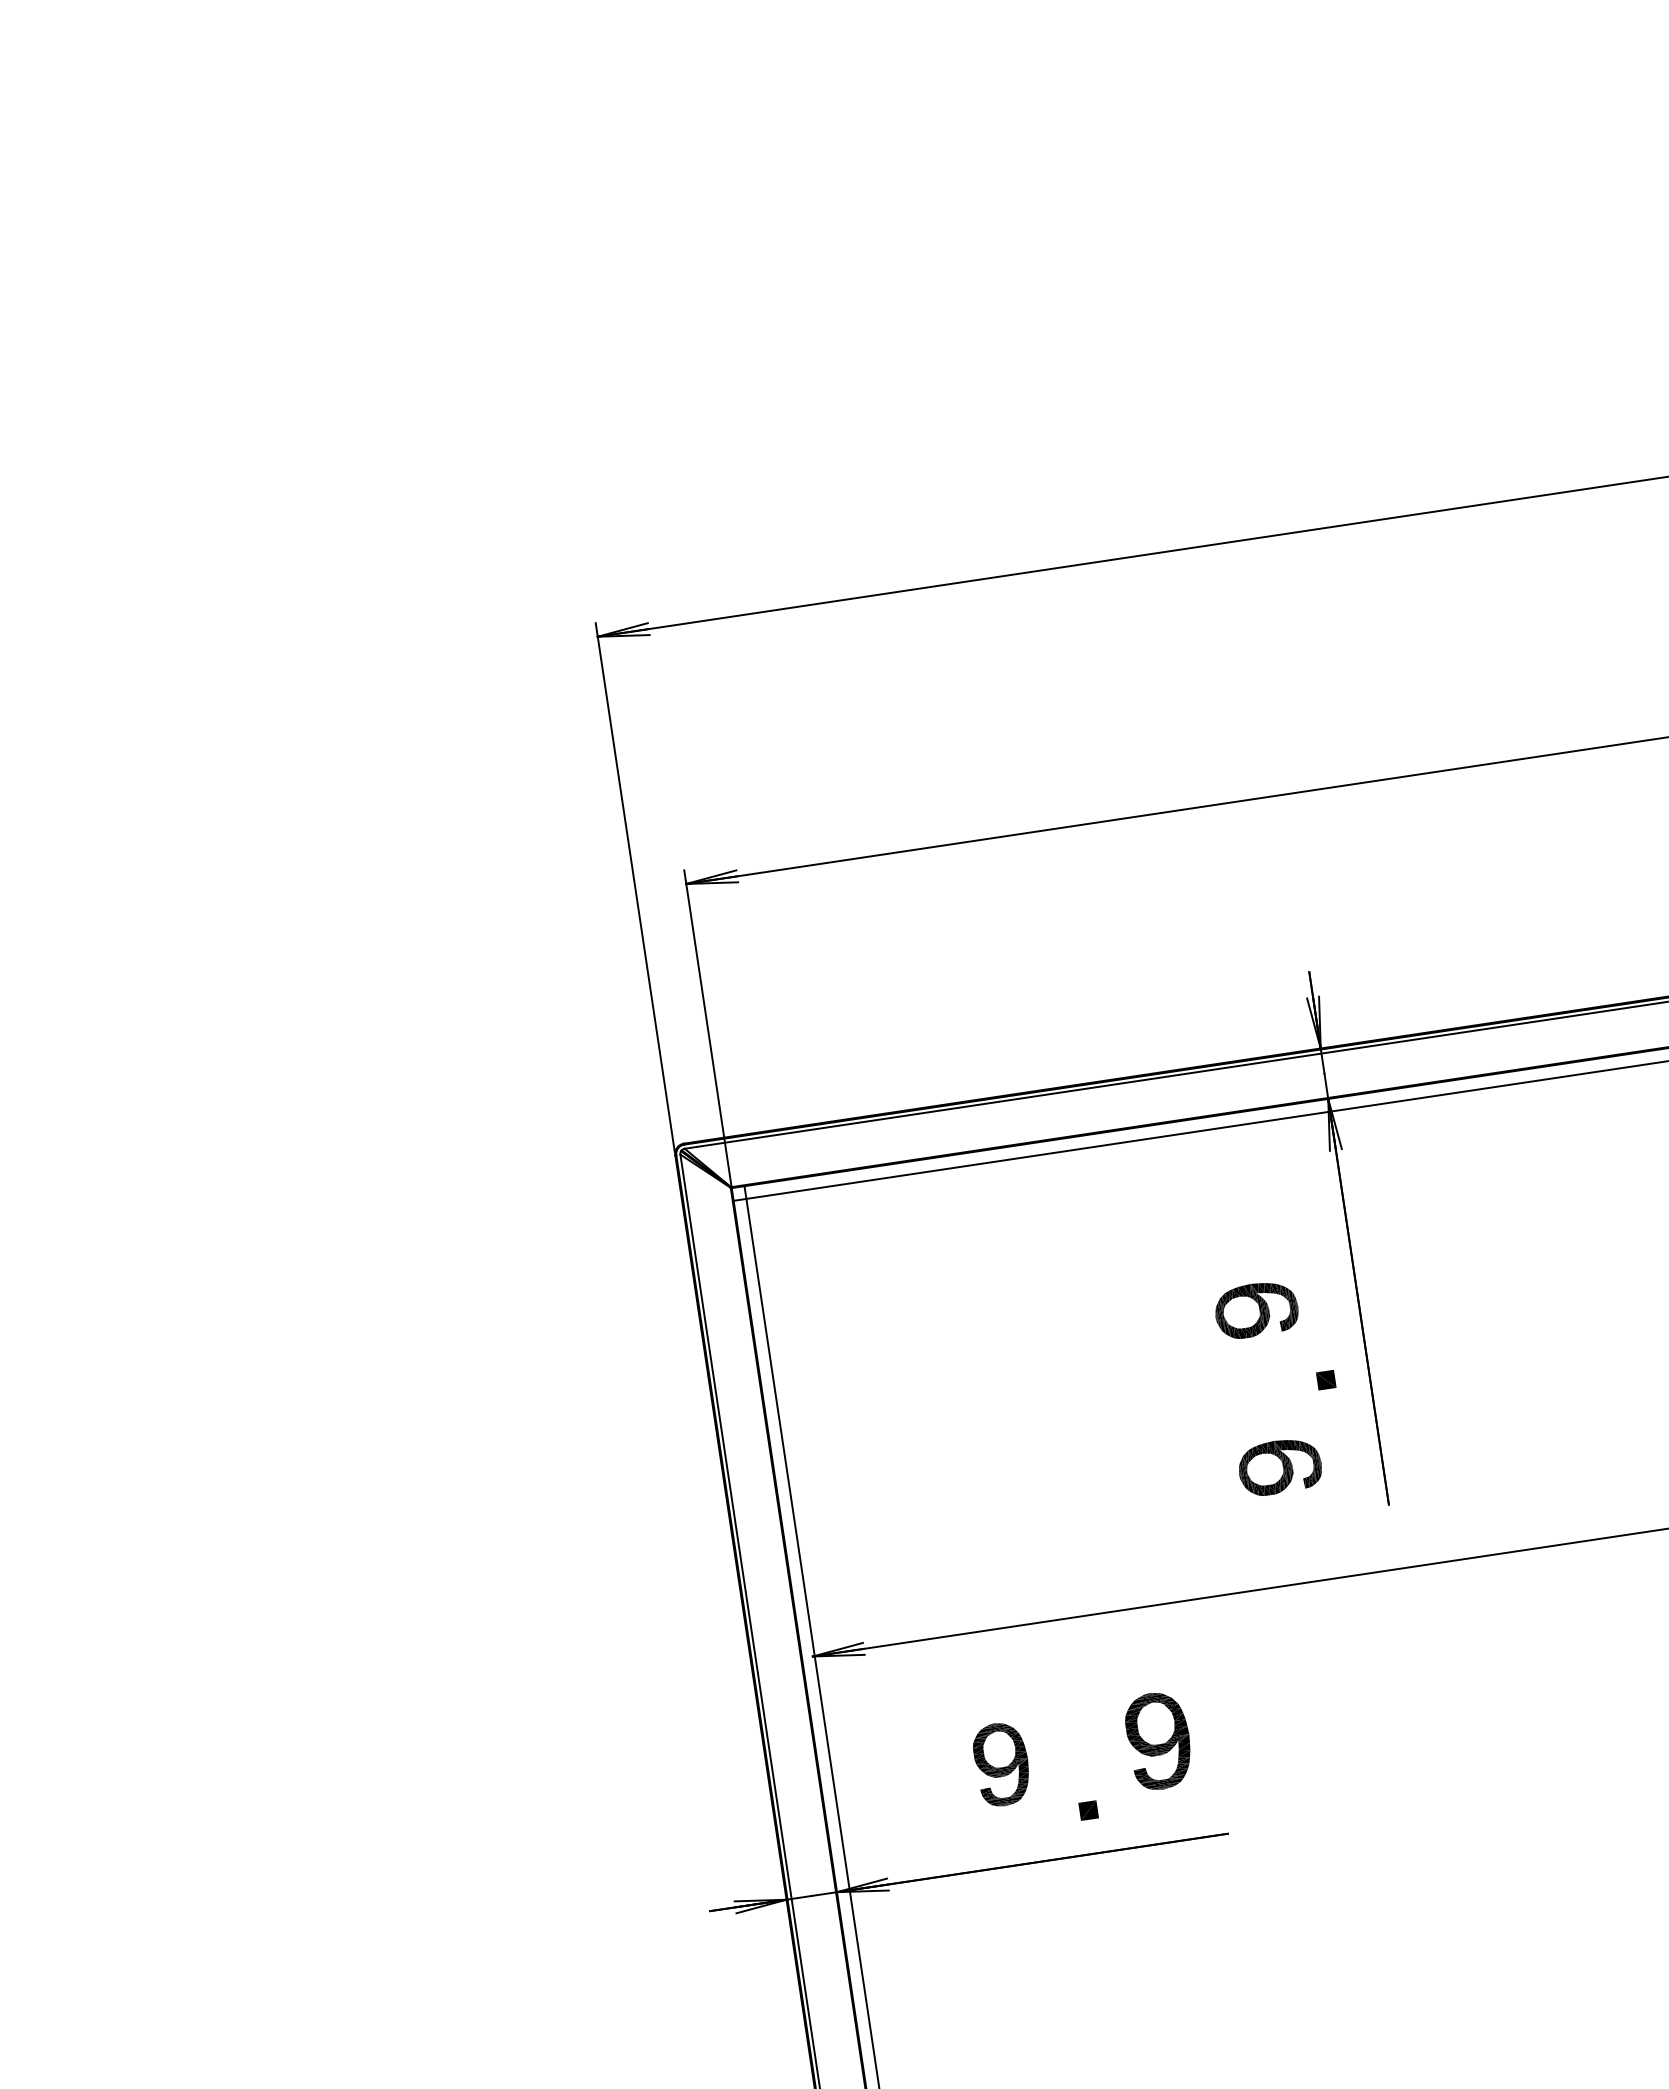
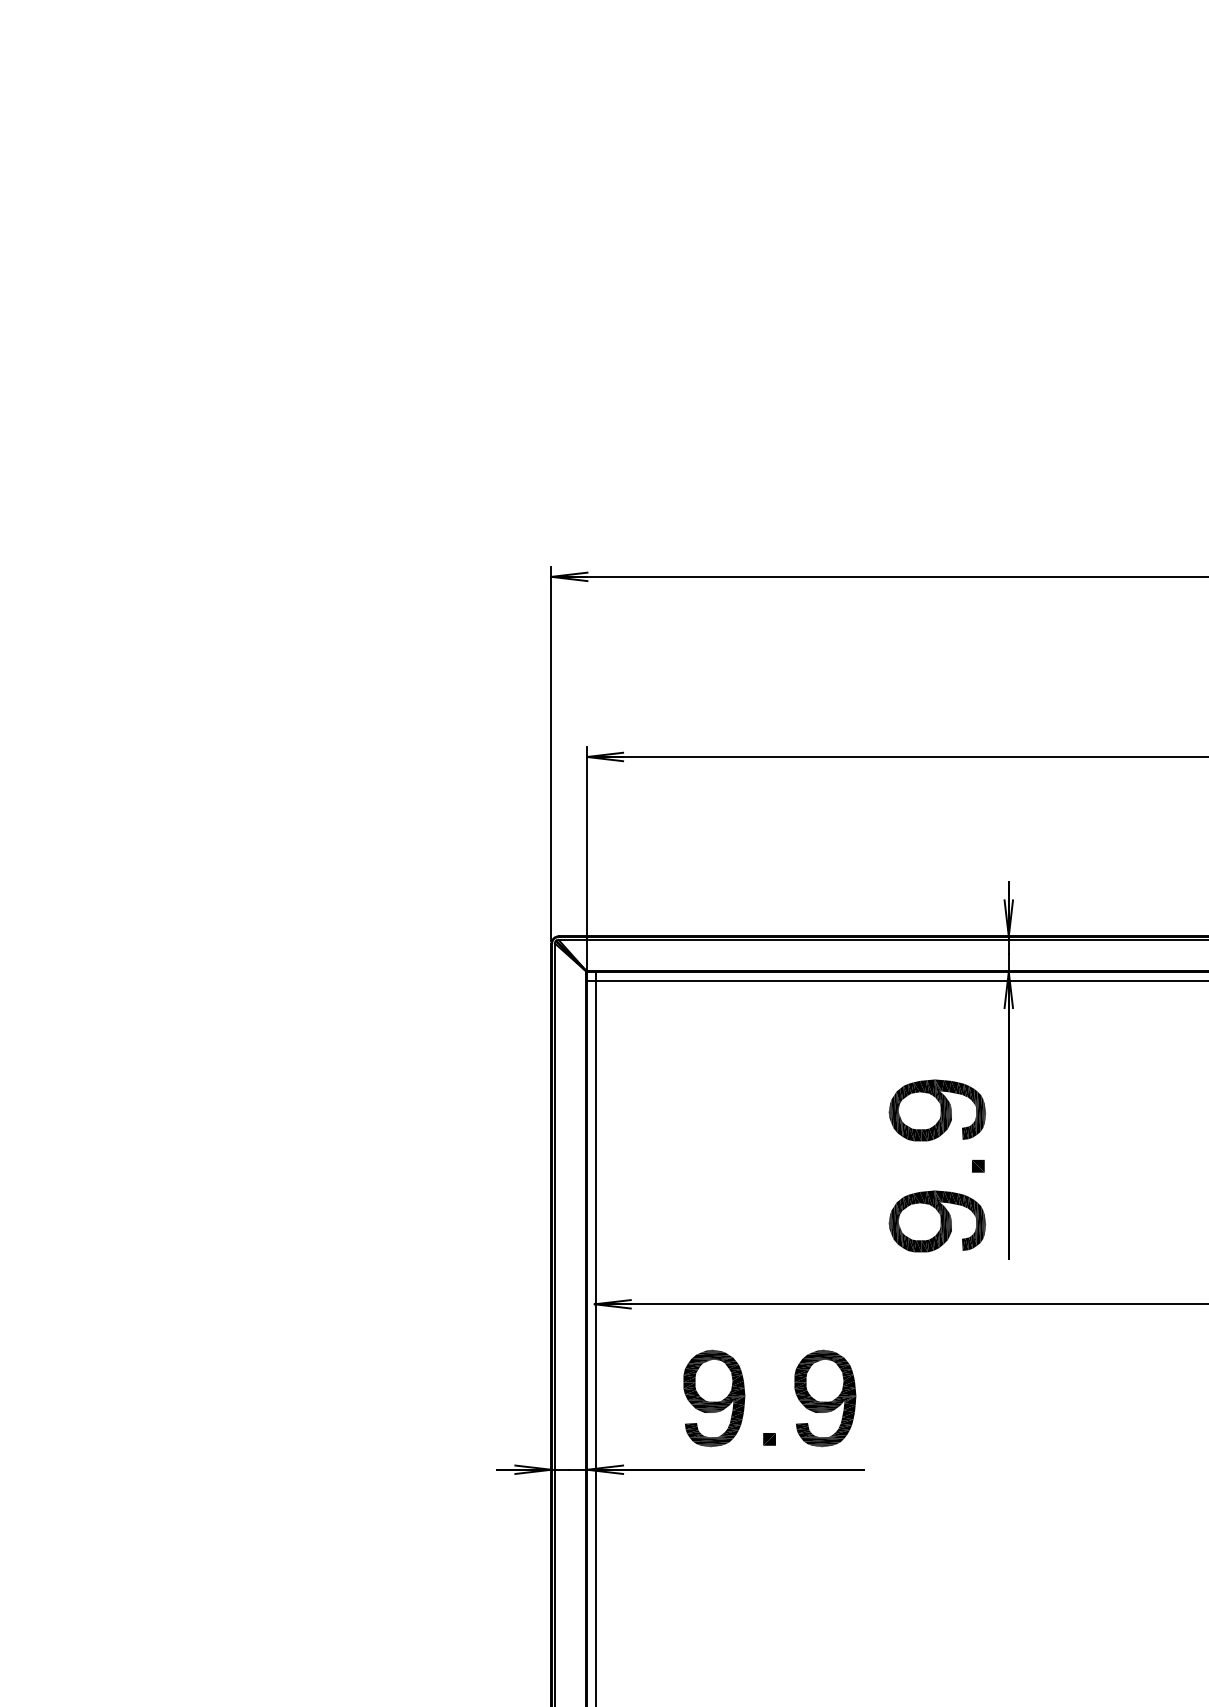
part: (1256, 1309) -> (937, 1110), size x1.67
part: (1280, 1466) -> (937, 1221), size x1.67
part: (1159, 1740) -> (825, 1398), size x1.43
part: (1002, 1764) -> (714, 1398), size x1.67

